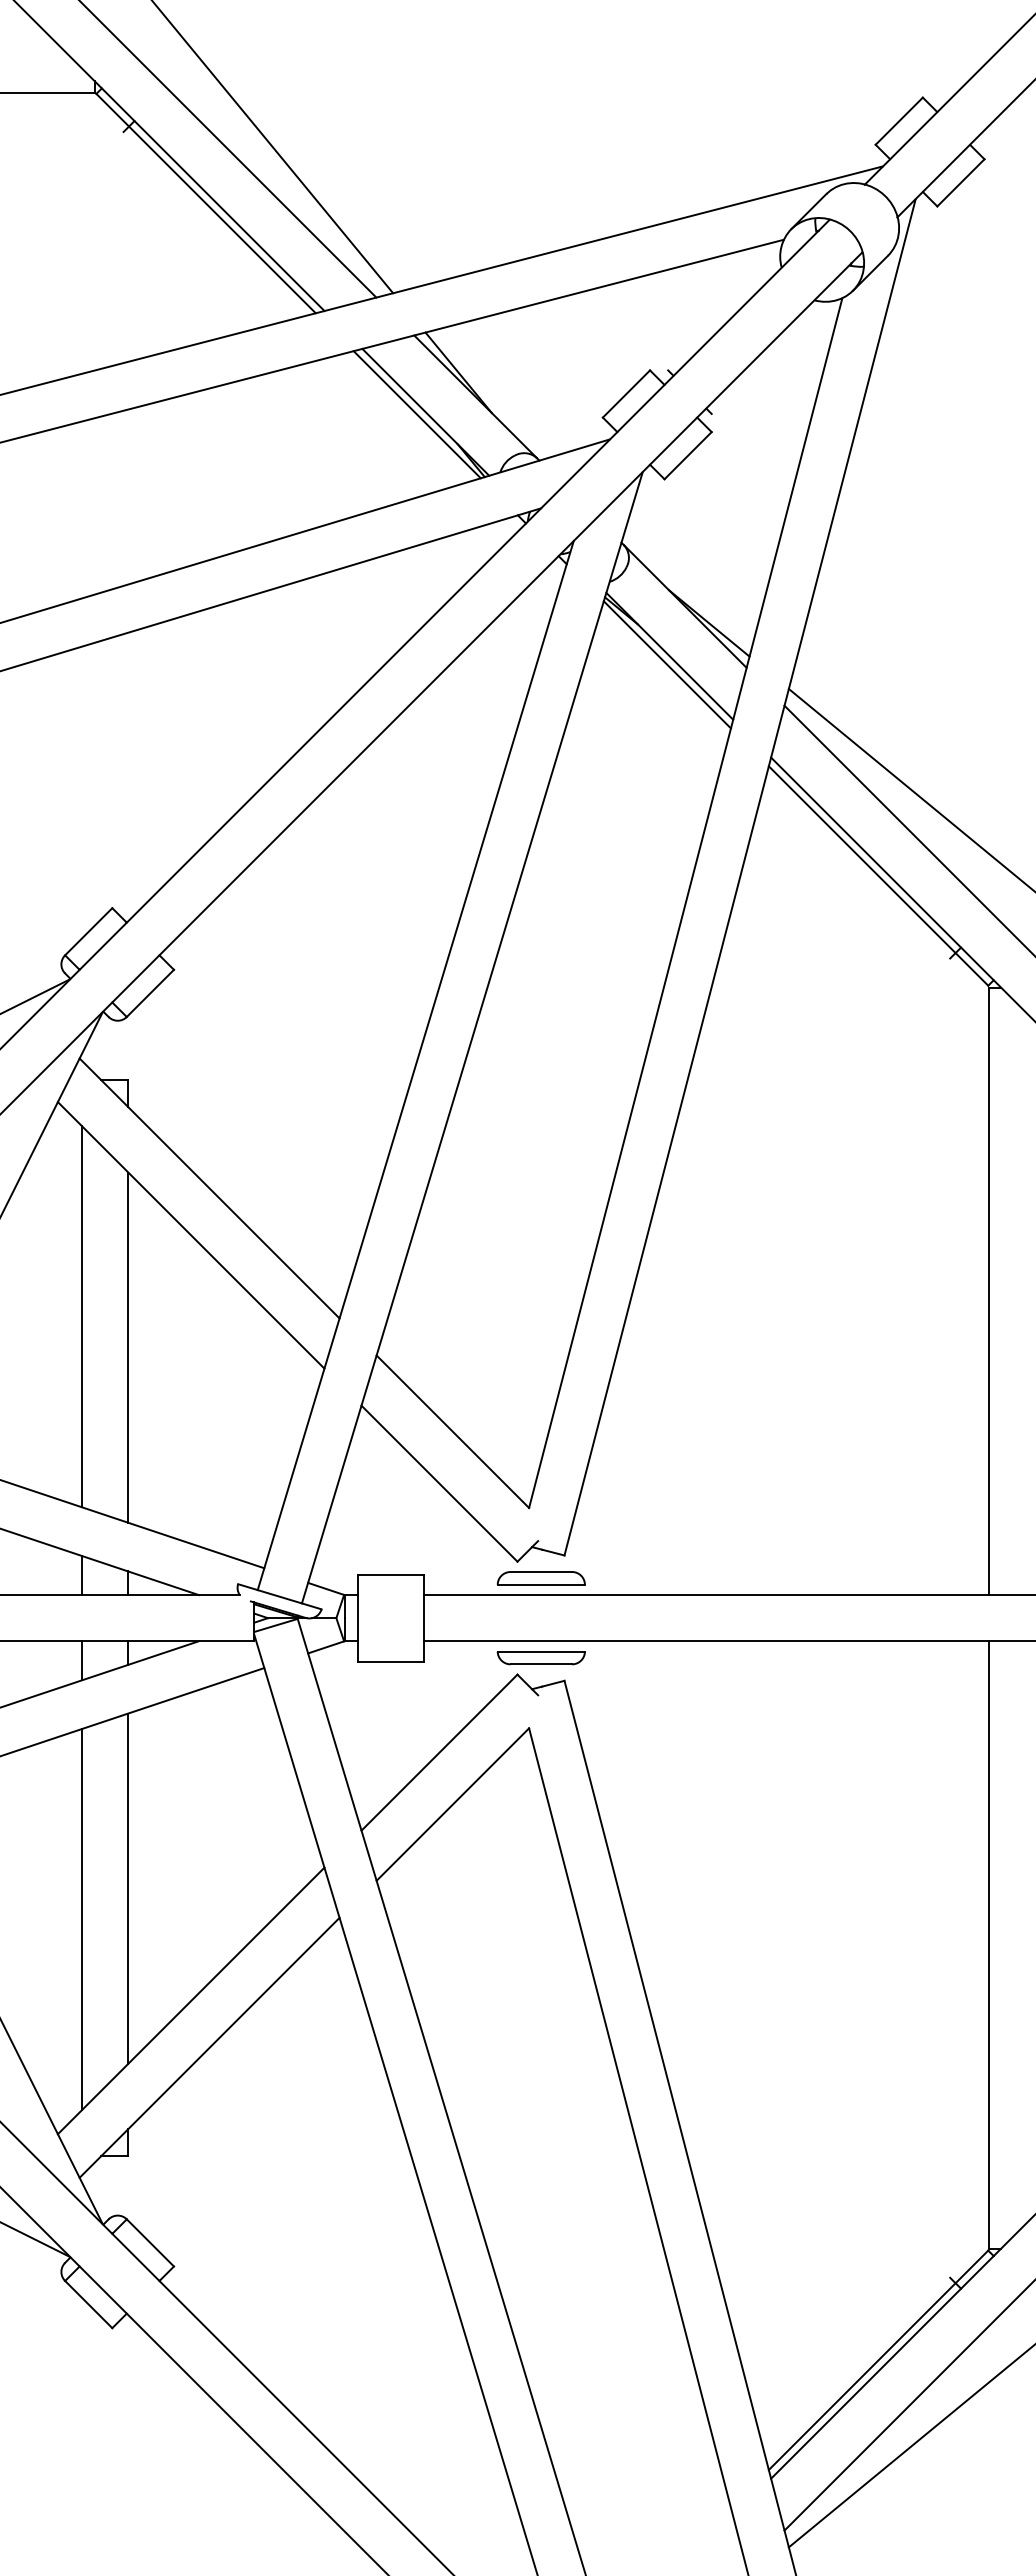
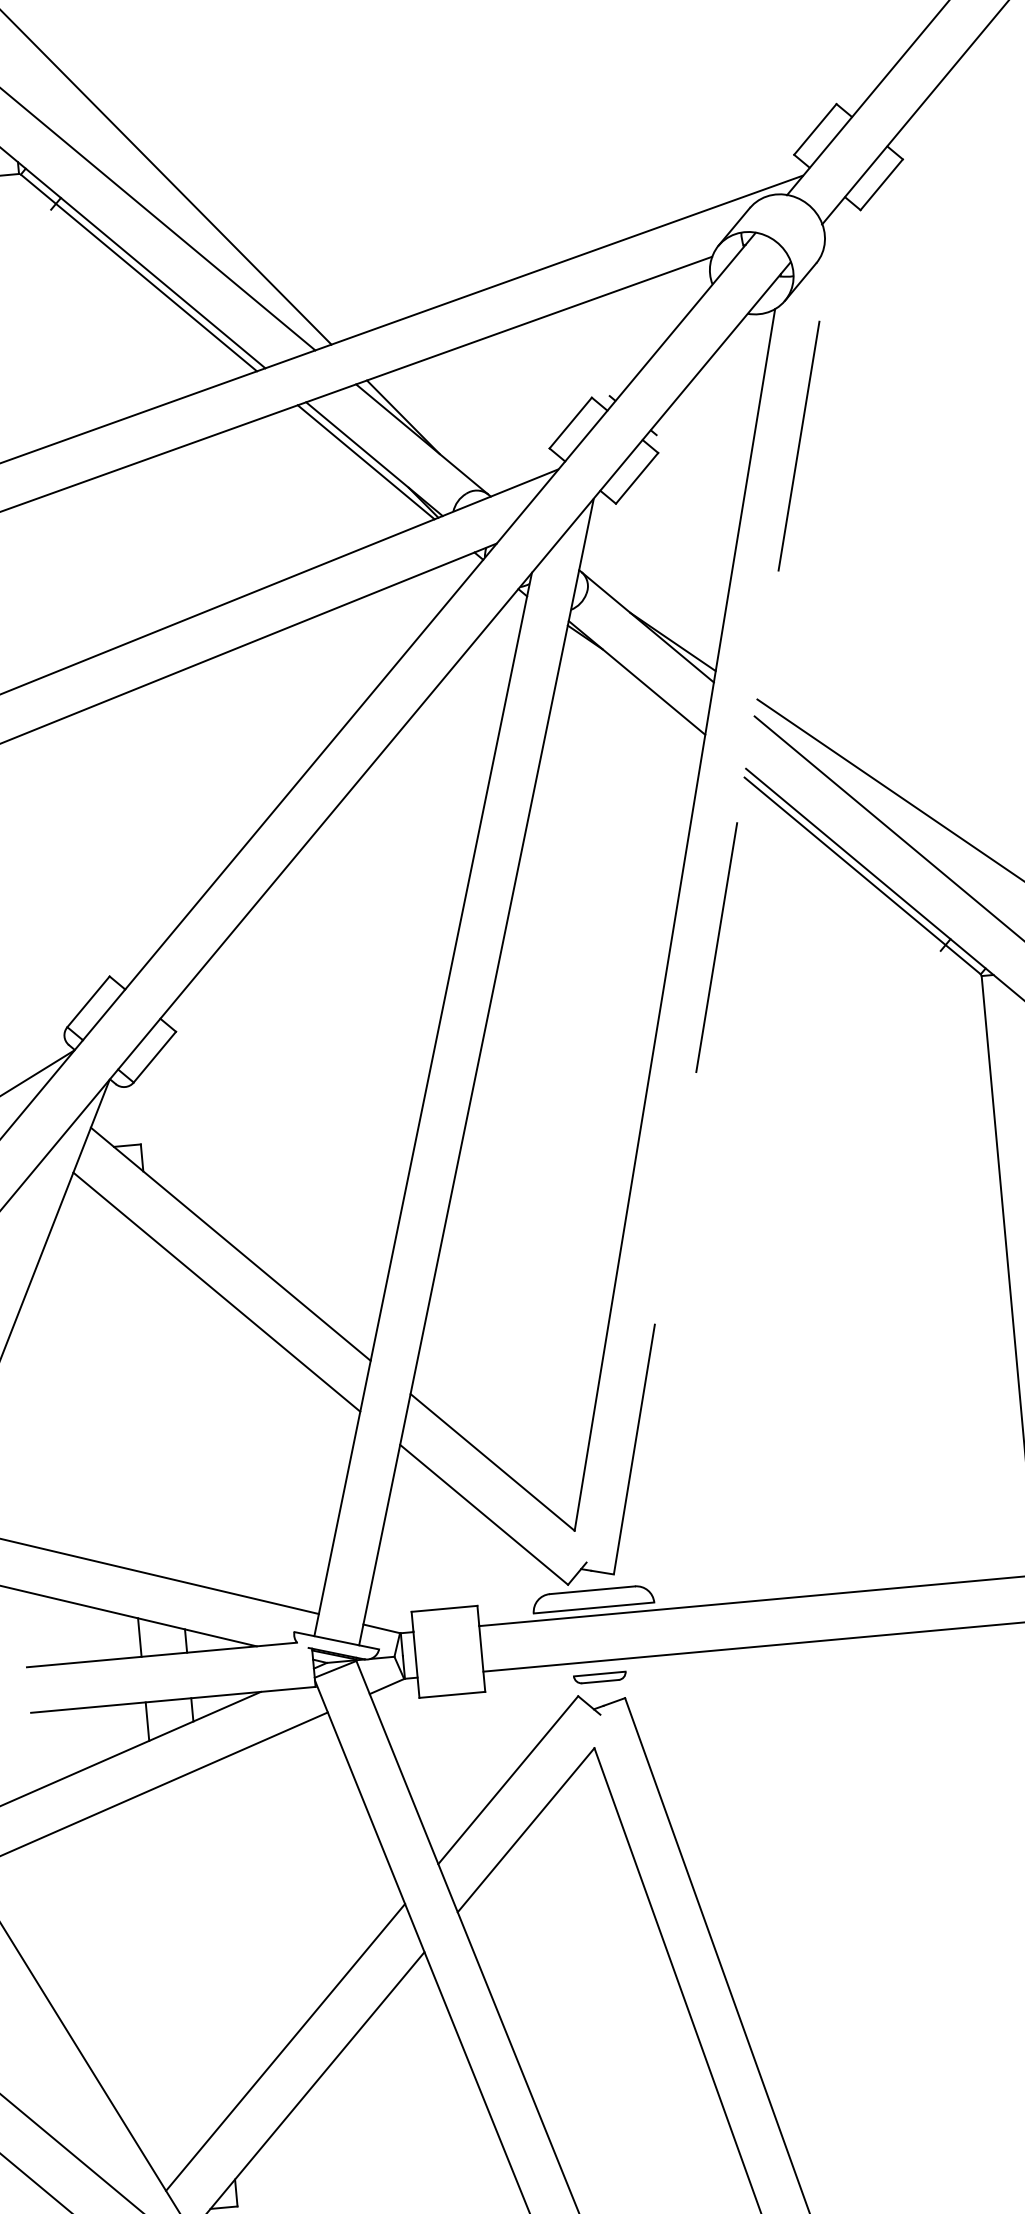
line: (666, 664) -> (634, 686), removed
line: (740, 877) -> (726, 889), solid -> dashed
line: (82, 1316) -> (116, 1381), removed
line: (128, 1347) -> (165, 1408), removed
part: (540, 1578) -> (592, 1599), size x1.4
part: (540, 1658) -> (599, 1678), size x0.6
line: (128, 1888) -> (213, 1942), removed
line: (82, 1919) -> (171, 1976), removed

